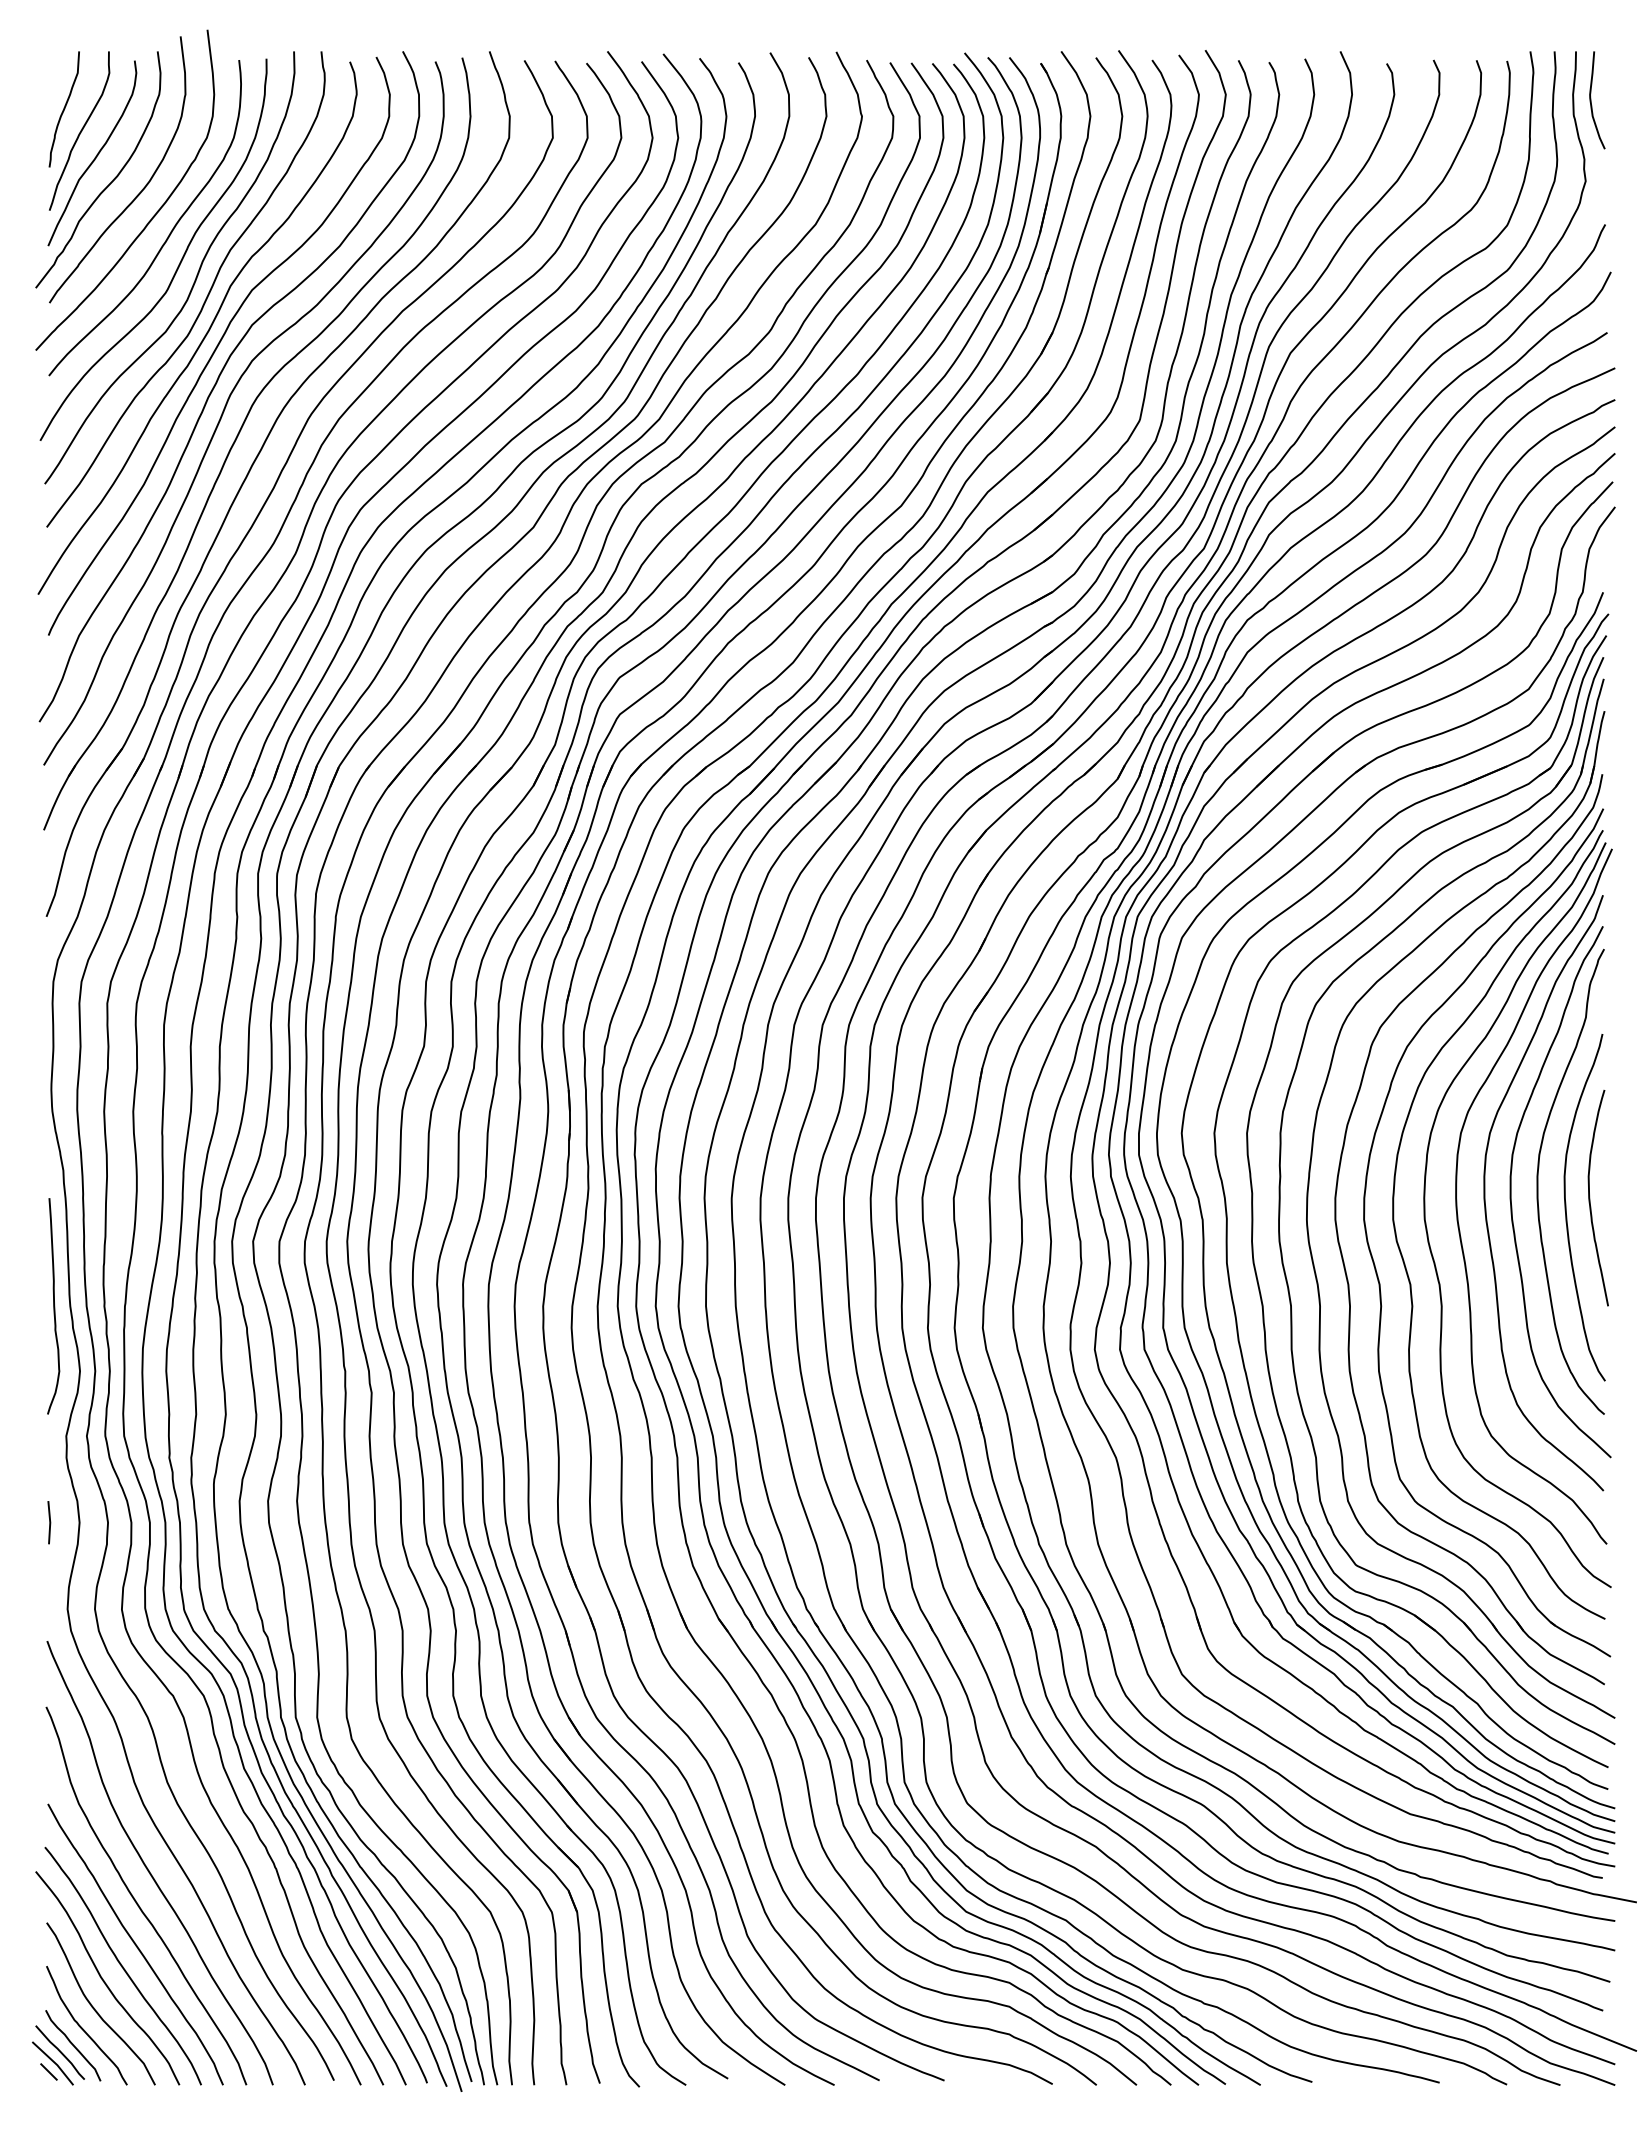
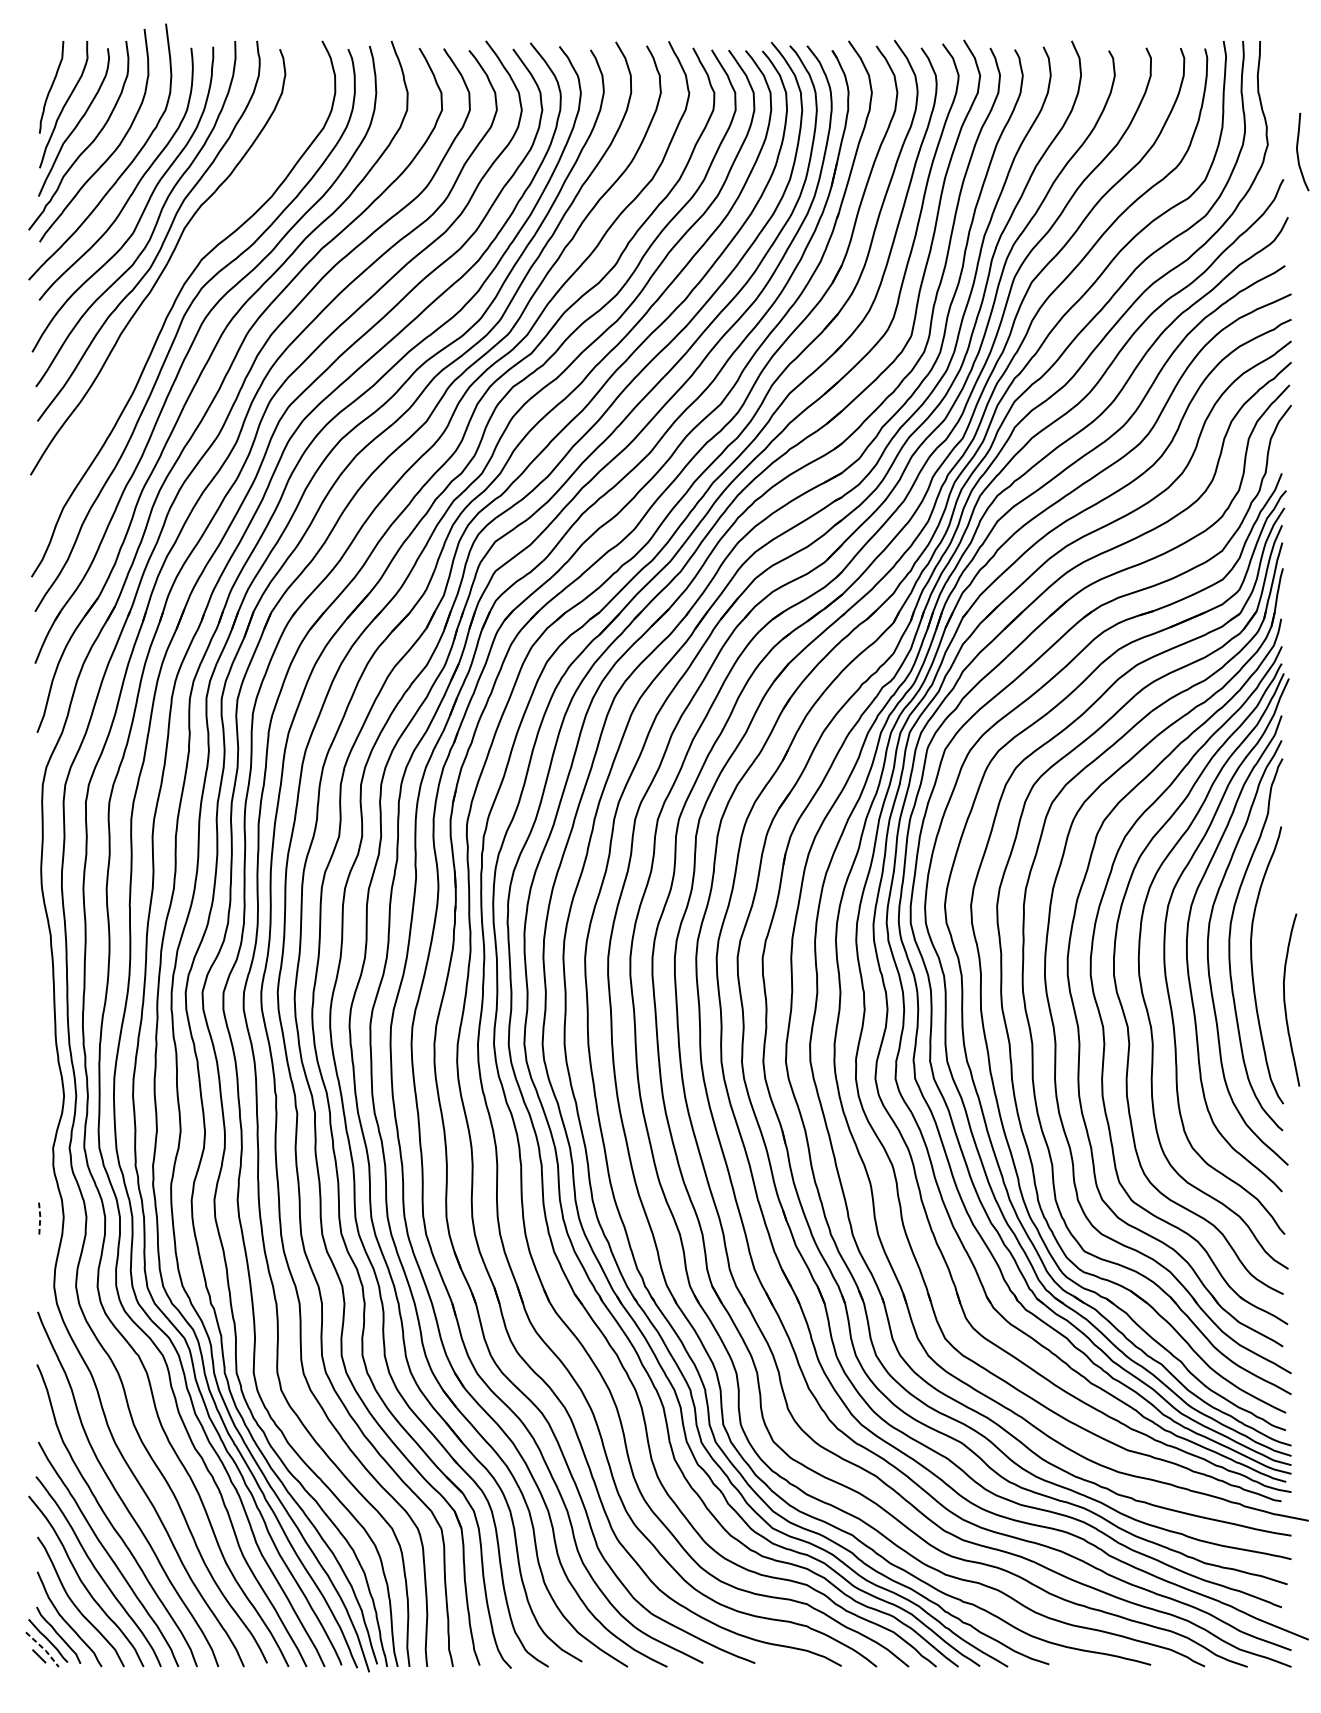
curve: (1591, 100) -> (1298, 152), moved
curve: (218, 346) -> (174, 276), removed
curve: (1590, 1198) -> (1285, 1000), moved
curve: (53, 1306) -> (42, 1044), removed
line: (50, 1522) -> (40, 1217), solid -> dashed
line: (54, 2062) -> (43, 1648), solid -> dashed

